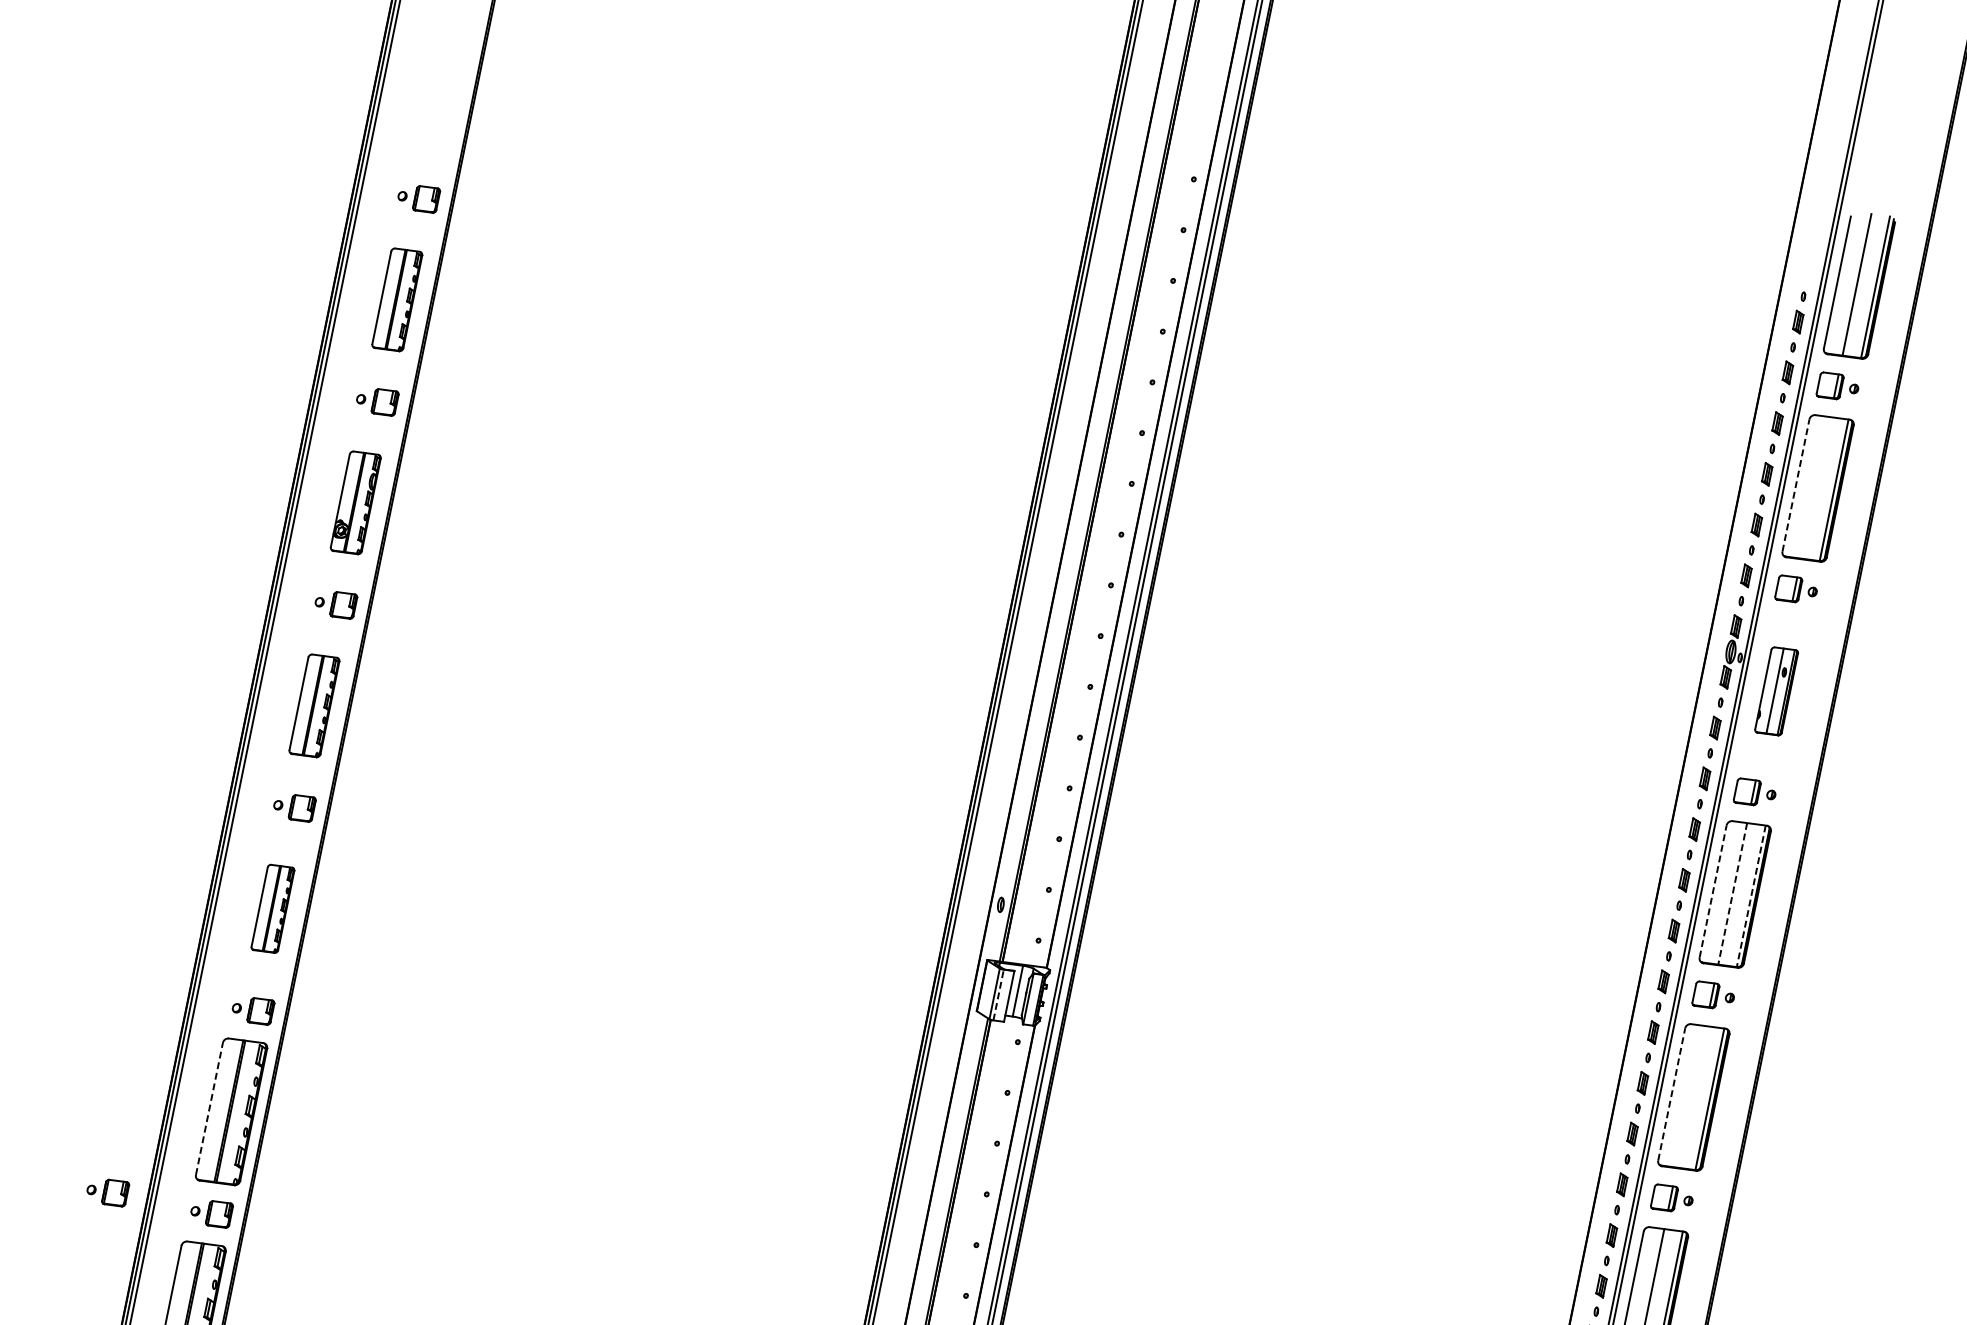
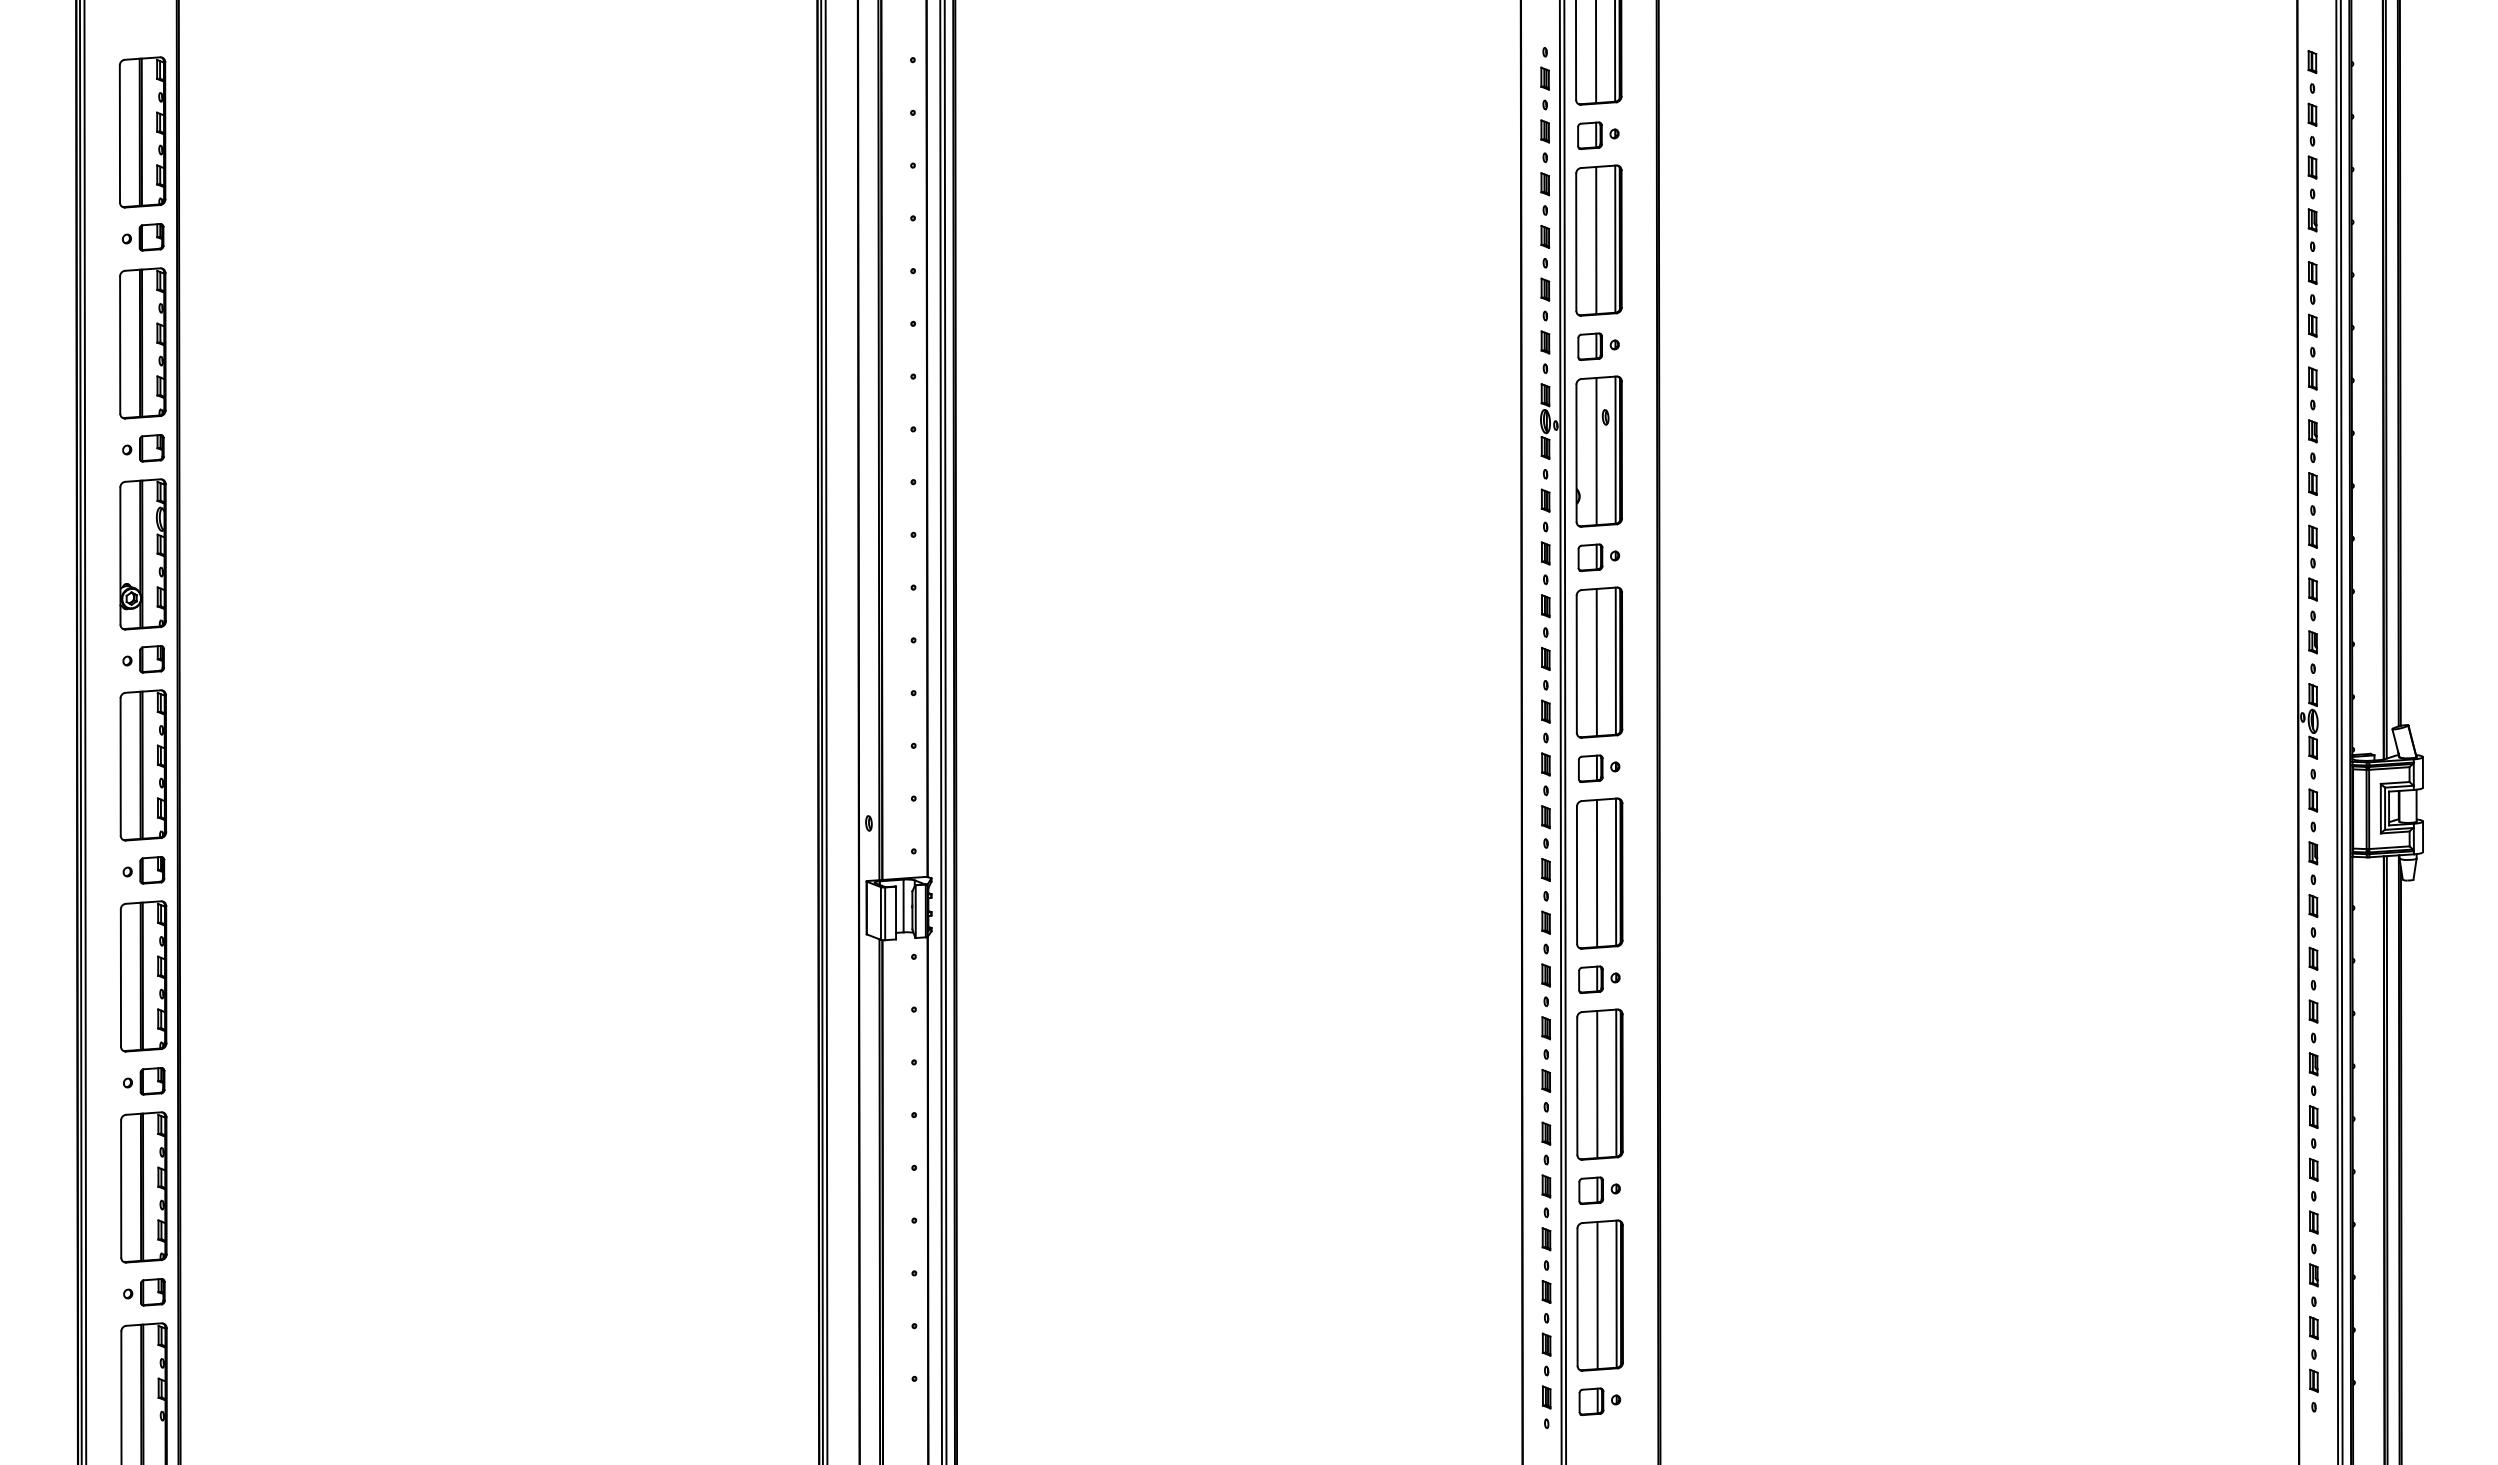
part: (438, 96) -> (142, 132), added
part: (396, 299) -> (142, 343), size x1.43
line: (1796, 485) -> (1576, 242), dashed -> solid
line: (1815, 487) -> (1596, 240), added
part: (355, 502) -> (142, 554), size x1.43
part: (1776, 691) -> (1598, 451), size x1.67
part: (314, 705) -> (143, 765), size x1.43
line: (1712, 891) -> (1576, 664), dashed -> solid
line: (1732, 893) -> (1596, 662), dashed -> solid
line: (1750, 896) -> (1615, 661), dashed -> solid
part: (272, 908) -> (143, 976), size x1.67
line: (999, 994) -> (885, 913), dashed -> solid
line: (1672, 1094) -> (1577, 875), dashed -> solid
line: (1690, 1096) -> (1596, 873), added
line: (209, 1109) -> (121, 1189), dashed -> solid
part: (107, 1191) -> (36, 1292), removed

